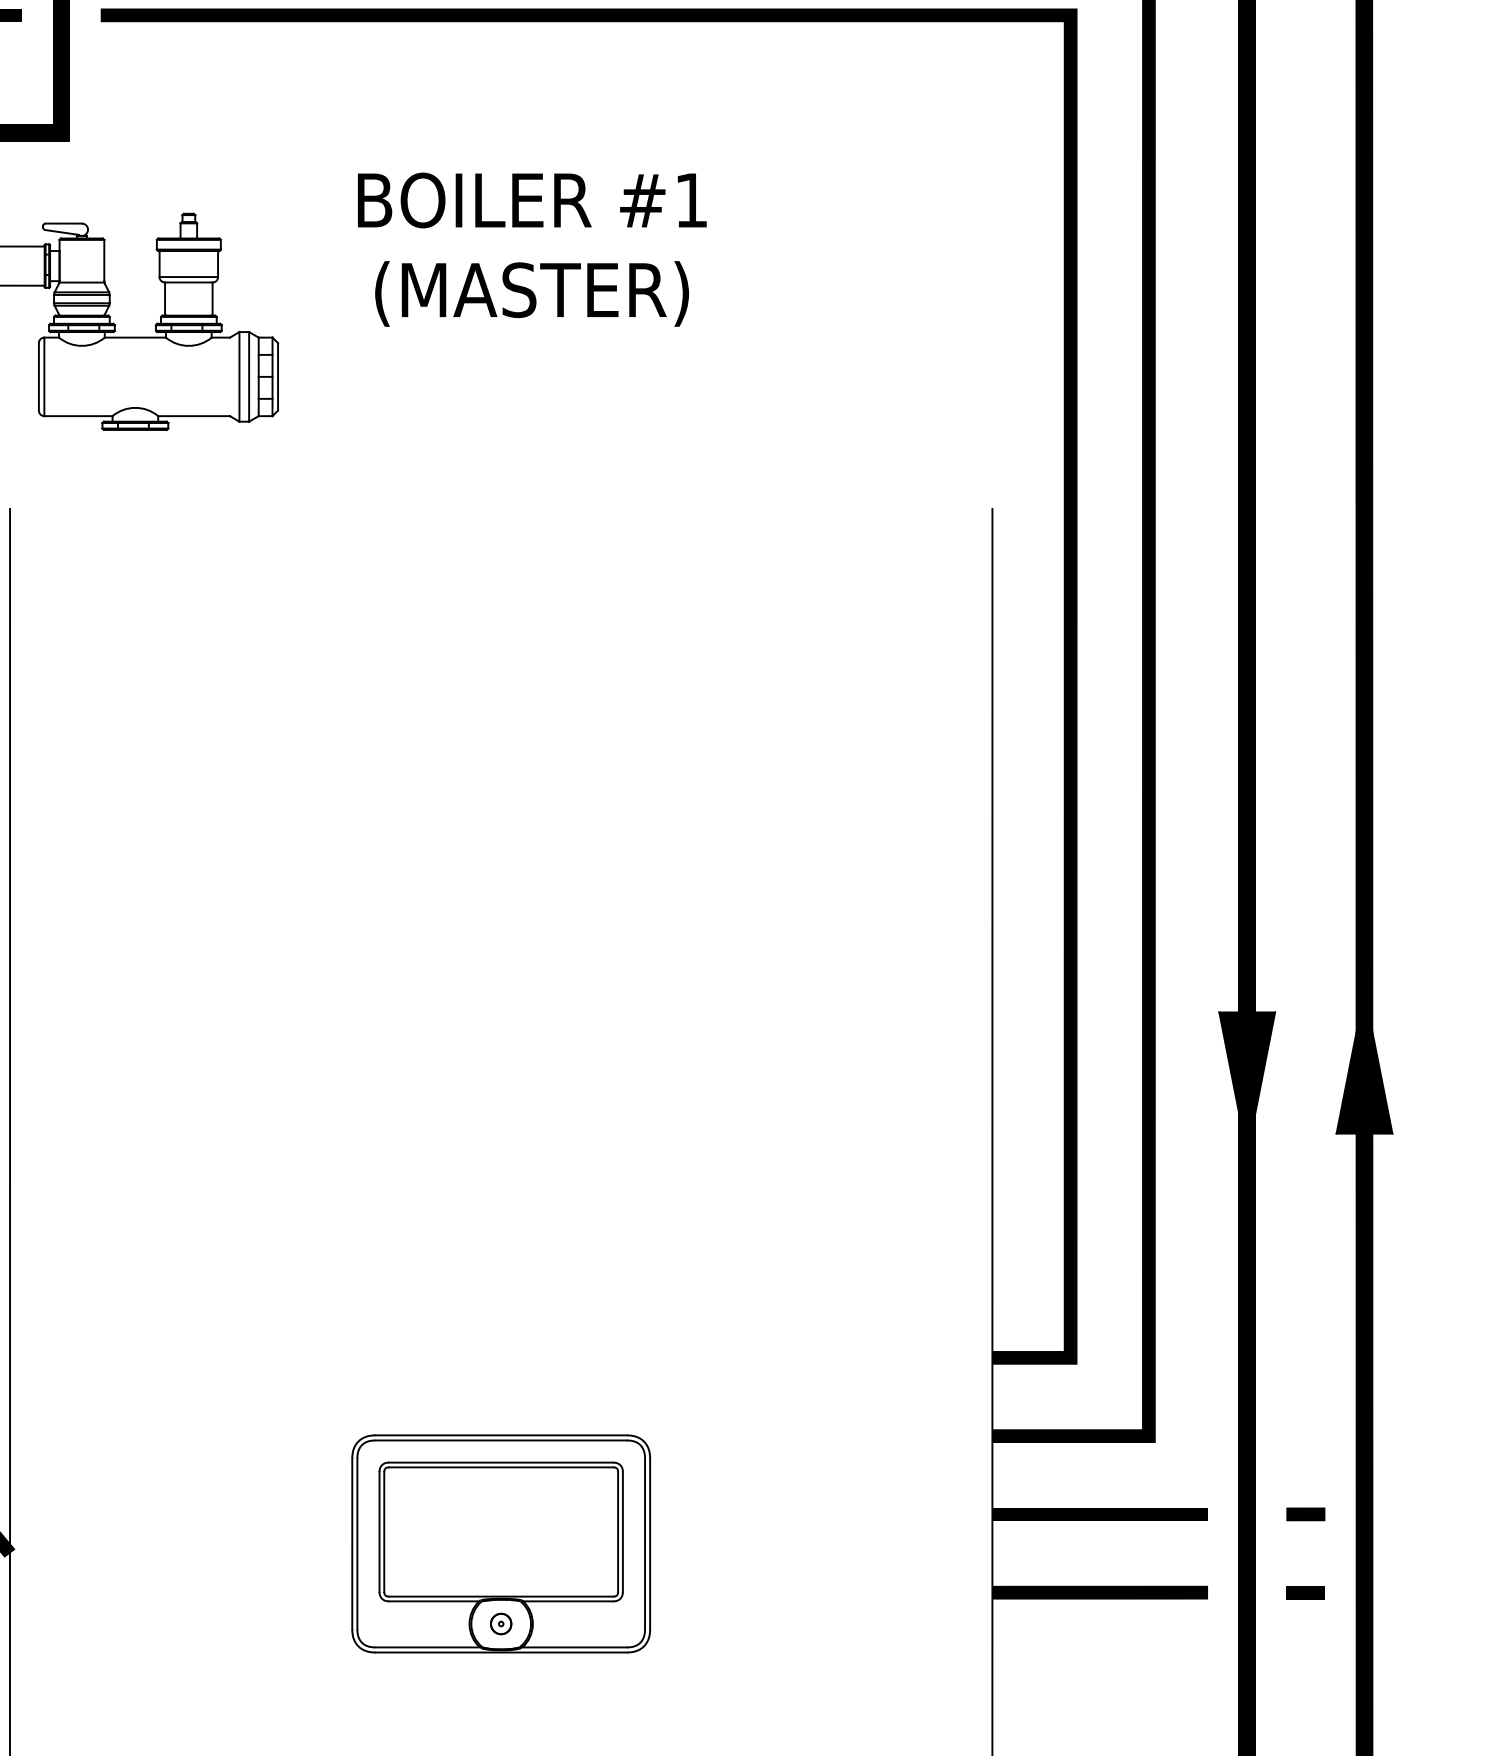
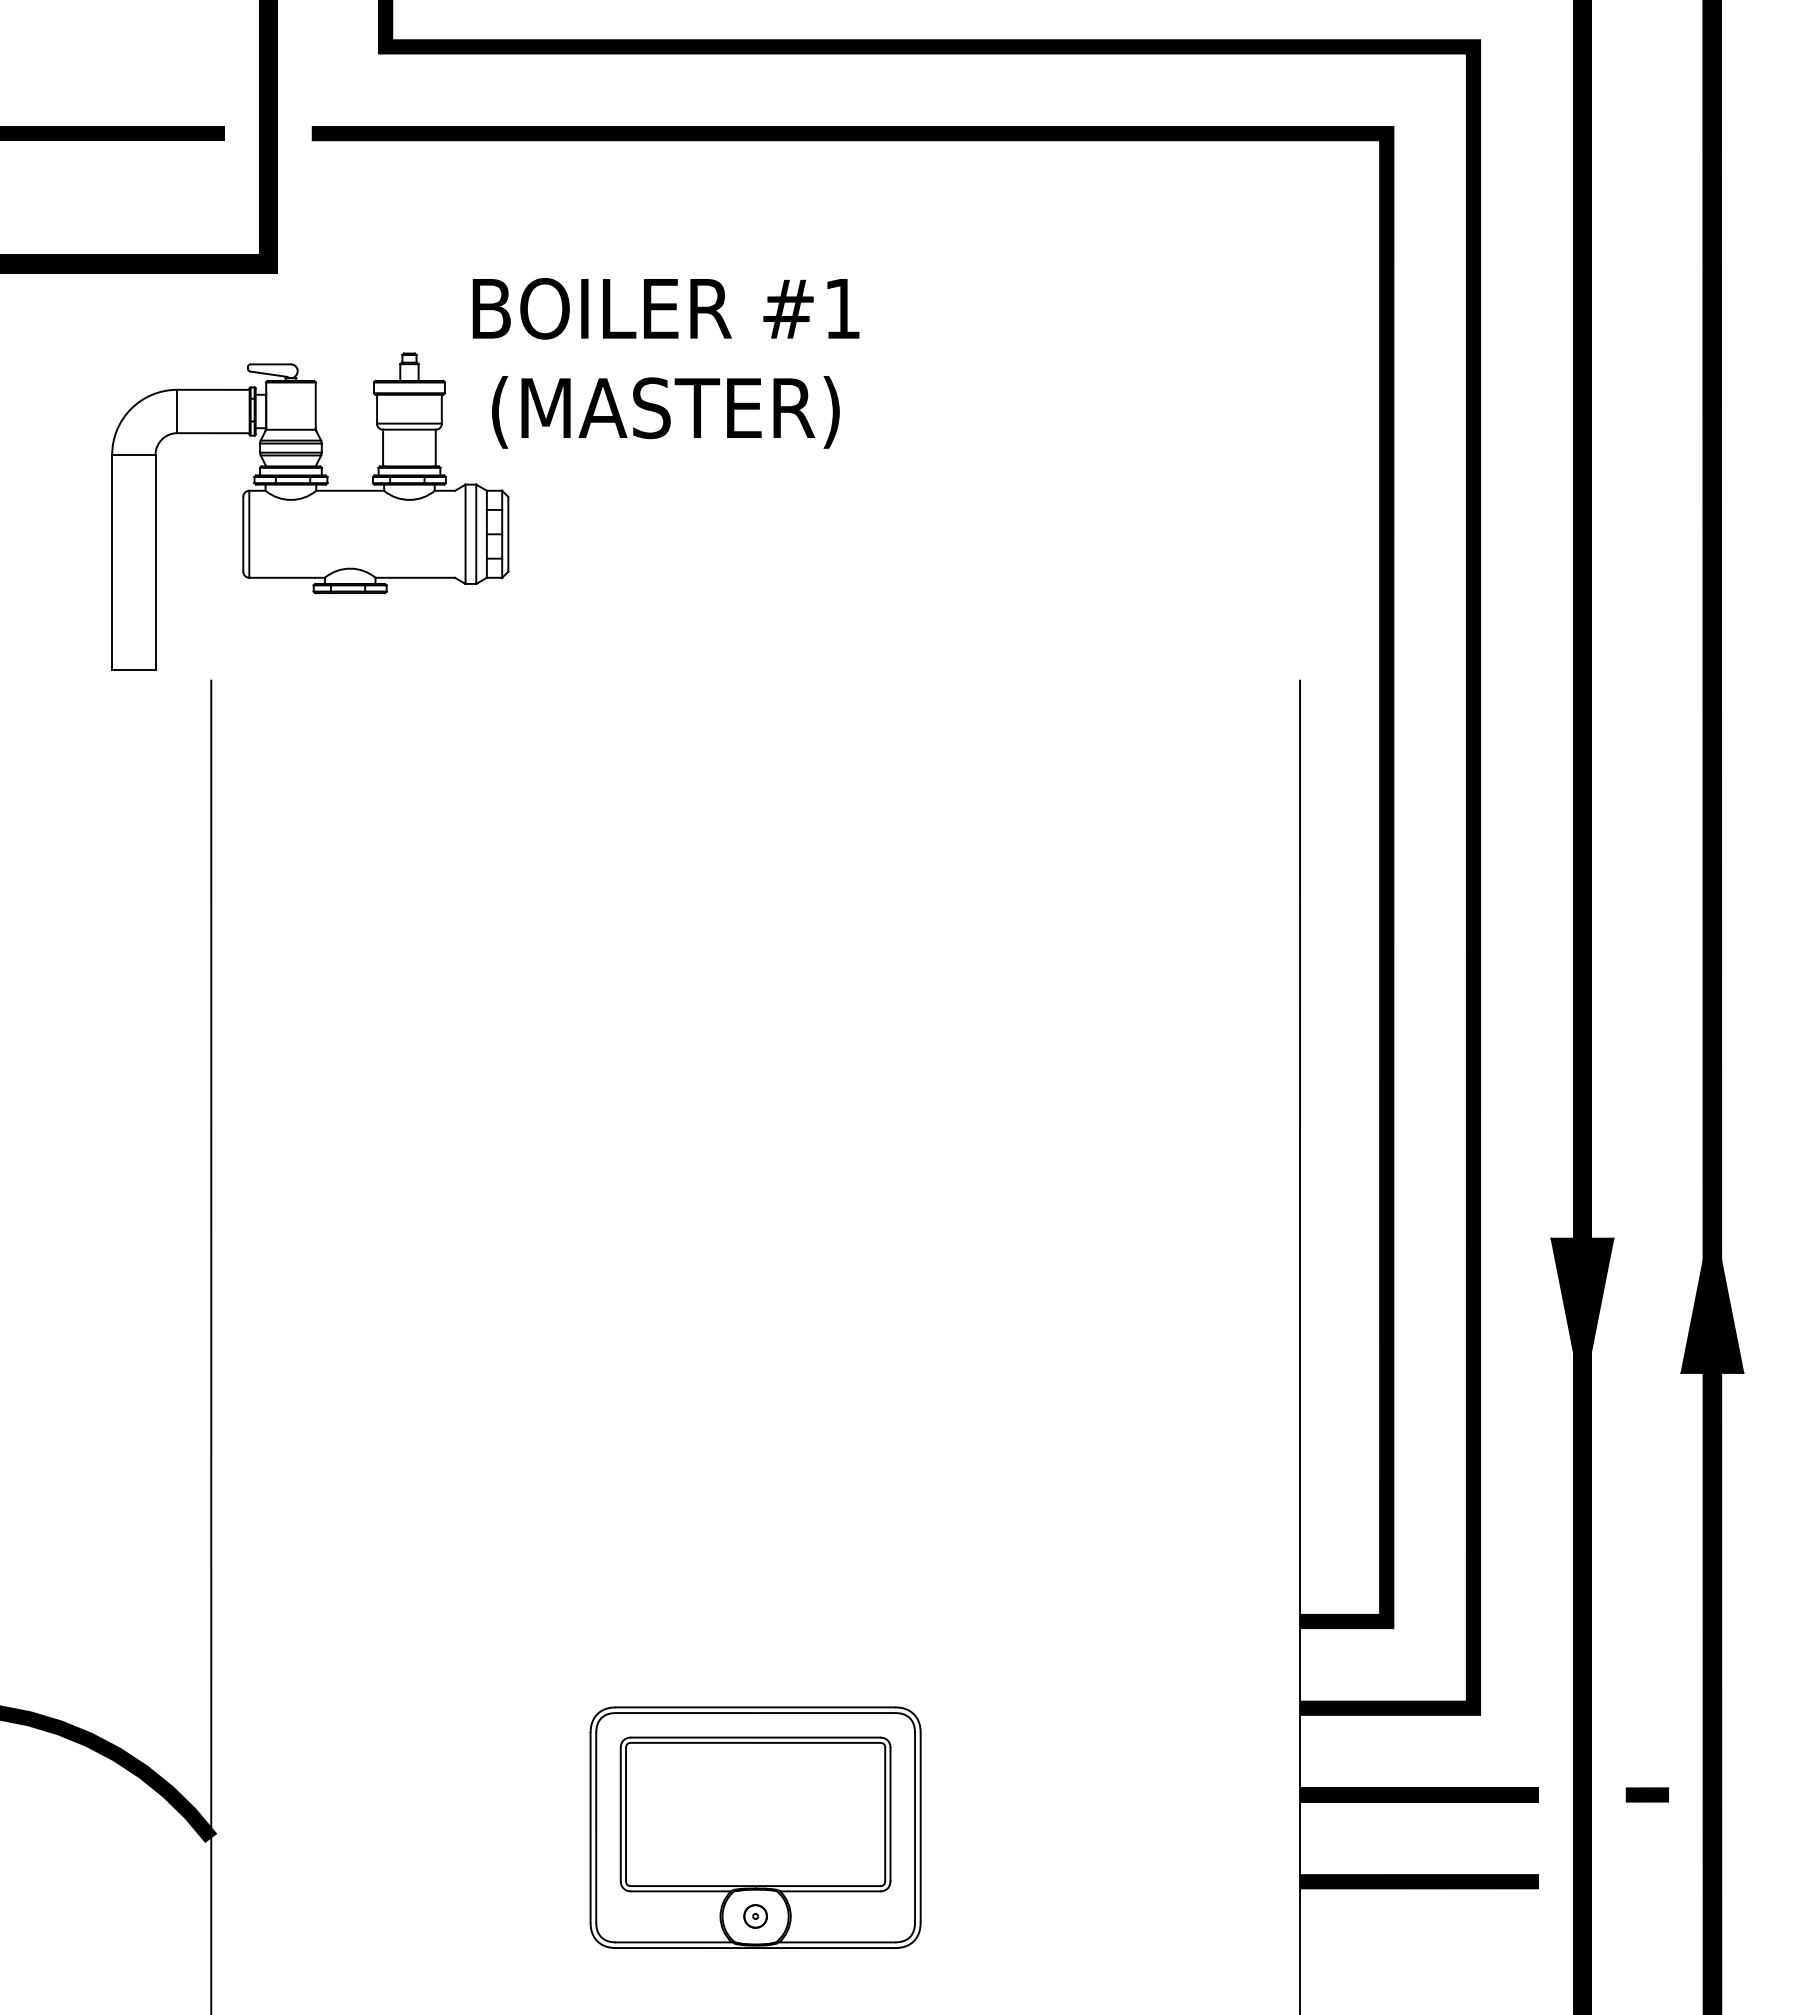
text: (531, 249) -> (665, 363), moved
line: (1305, 1592) -> (1647, 1881), removed

